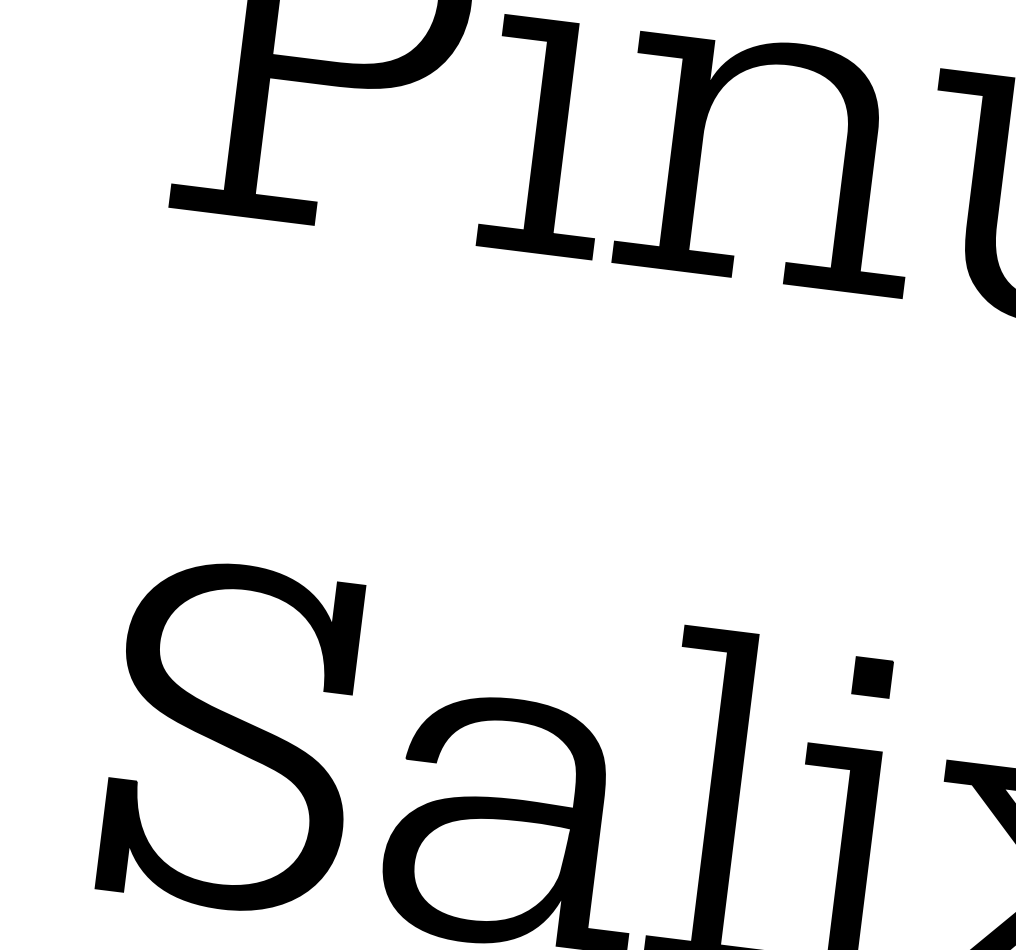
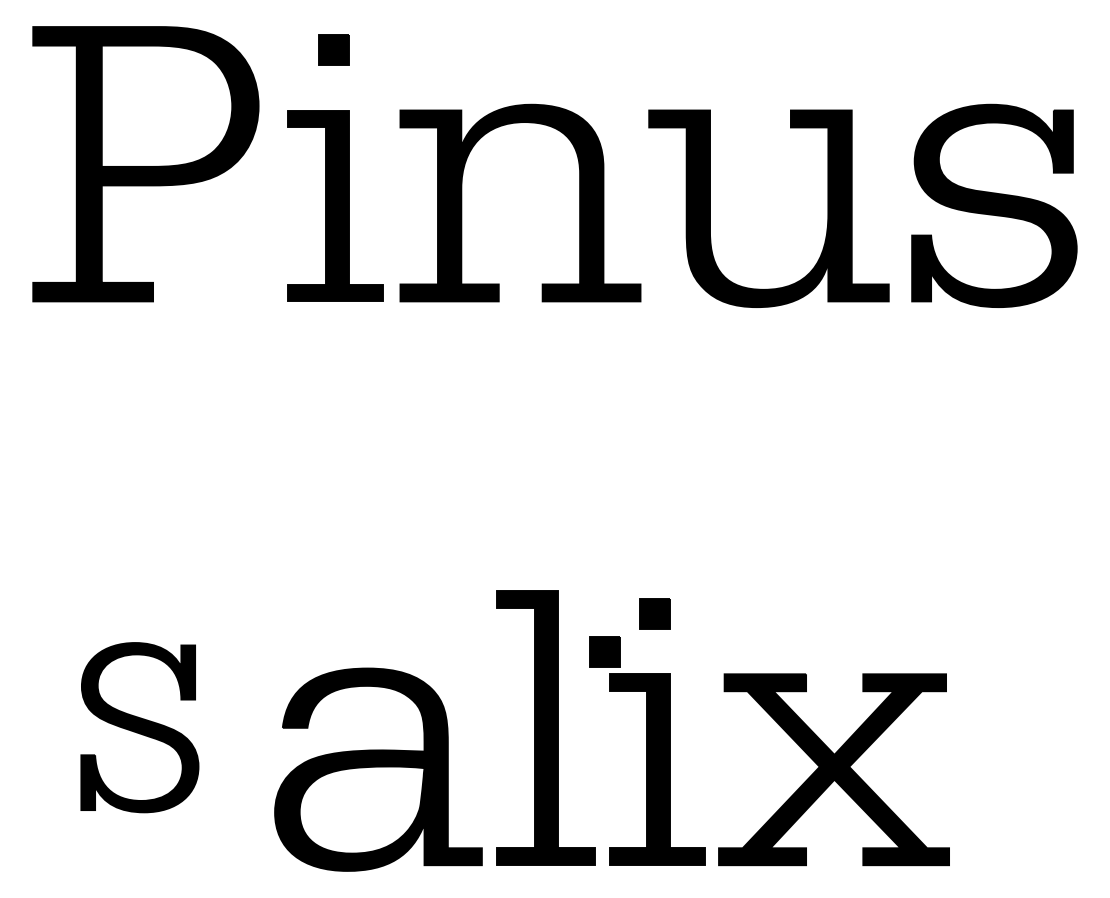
part: (805, 715) -> (604, 651), added
part: (233, 736) -> (139, 727), size x0.6

